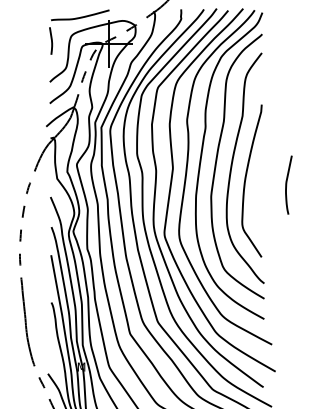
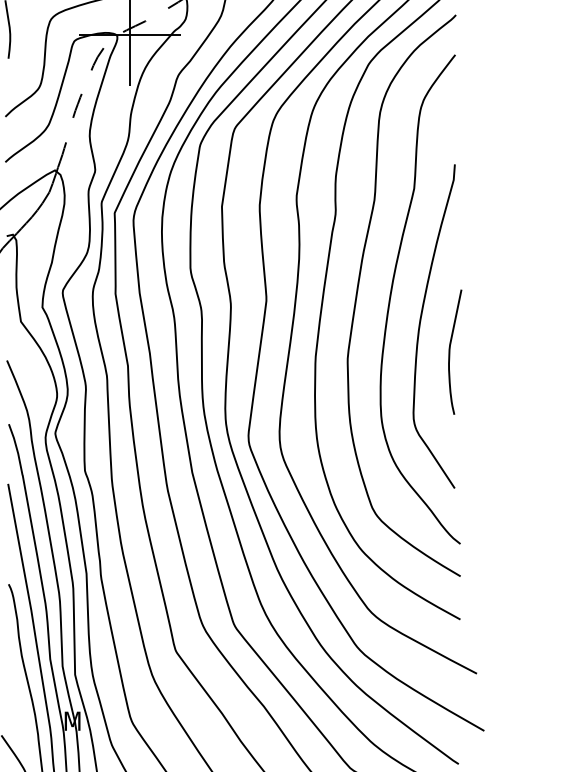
curve: (287, 184) -> (452, 350), moved

